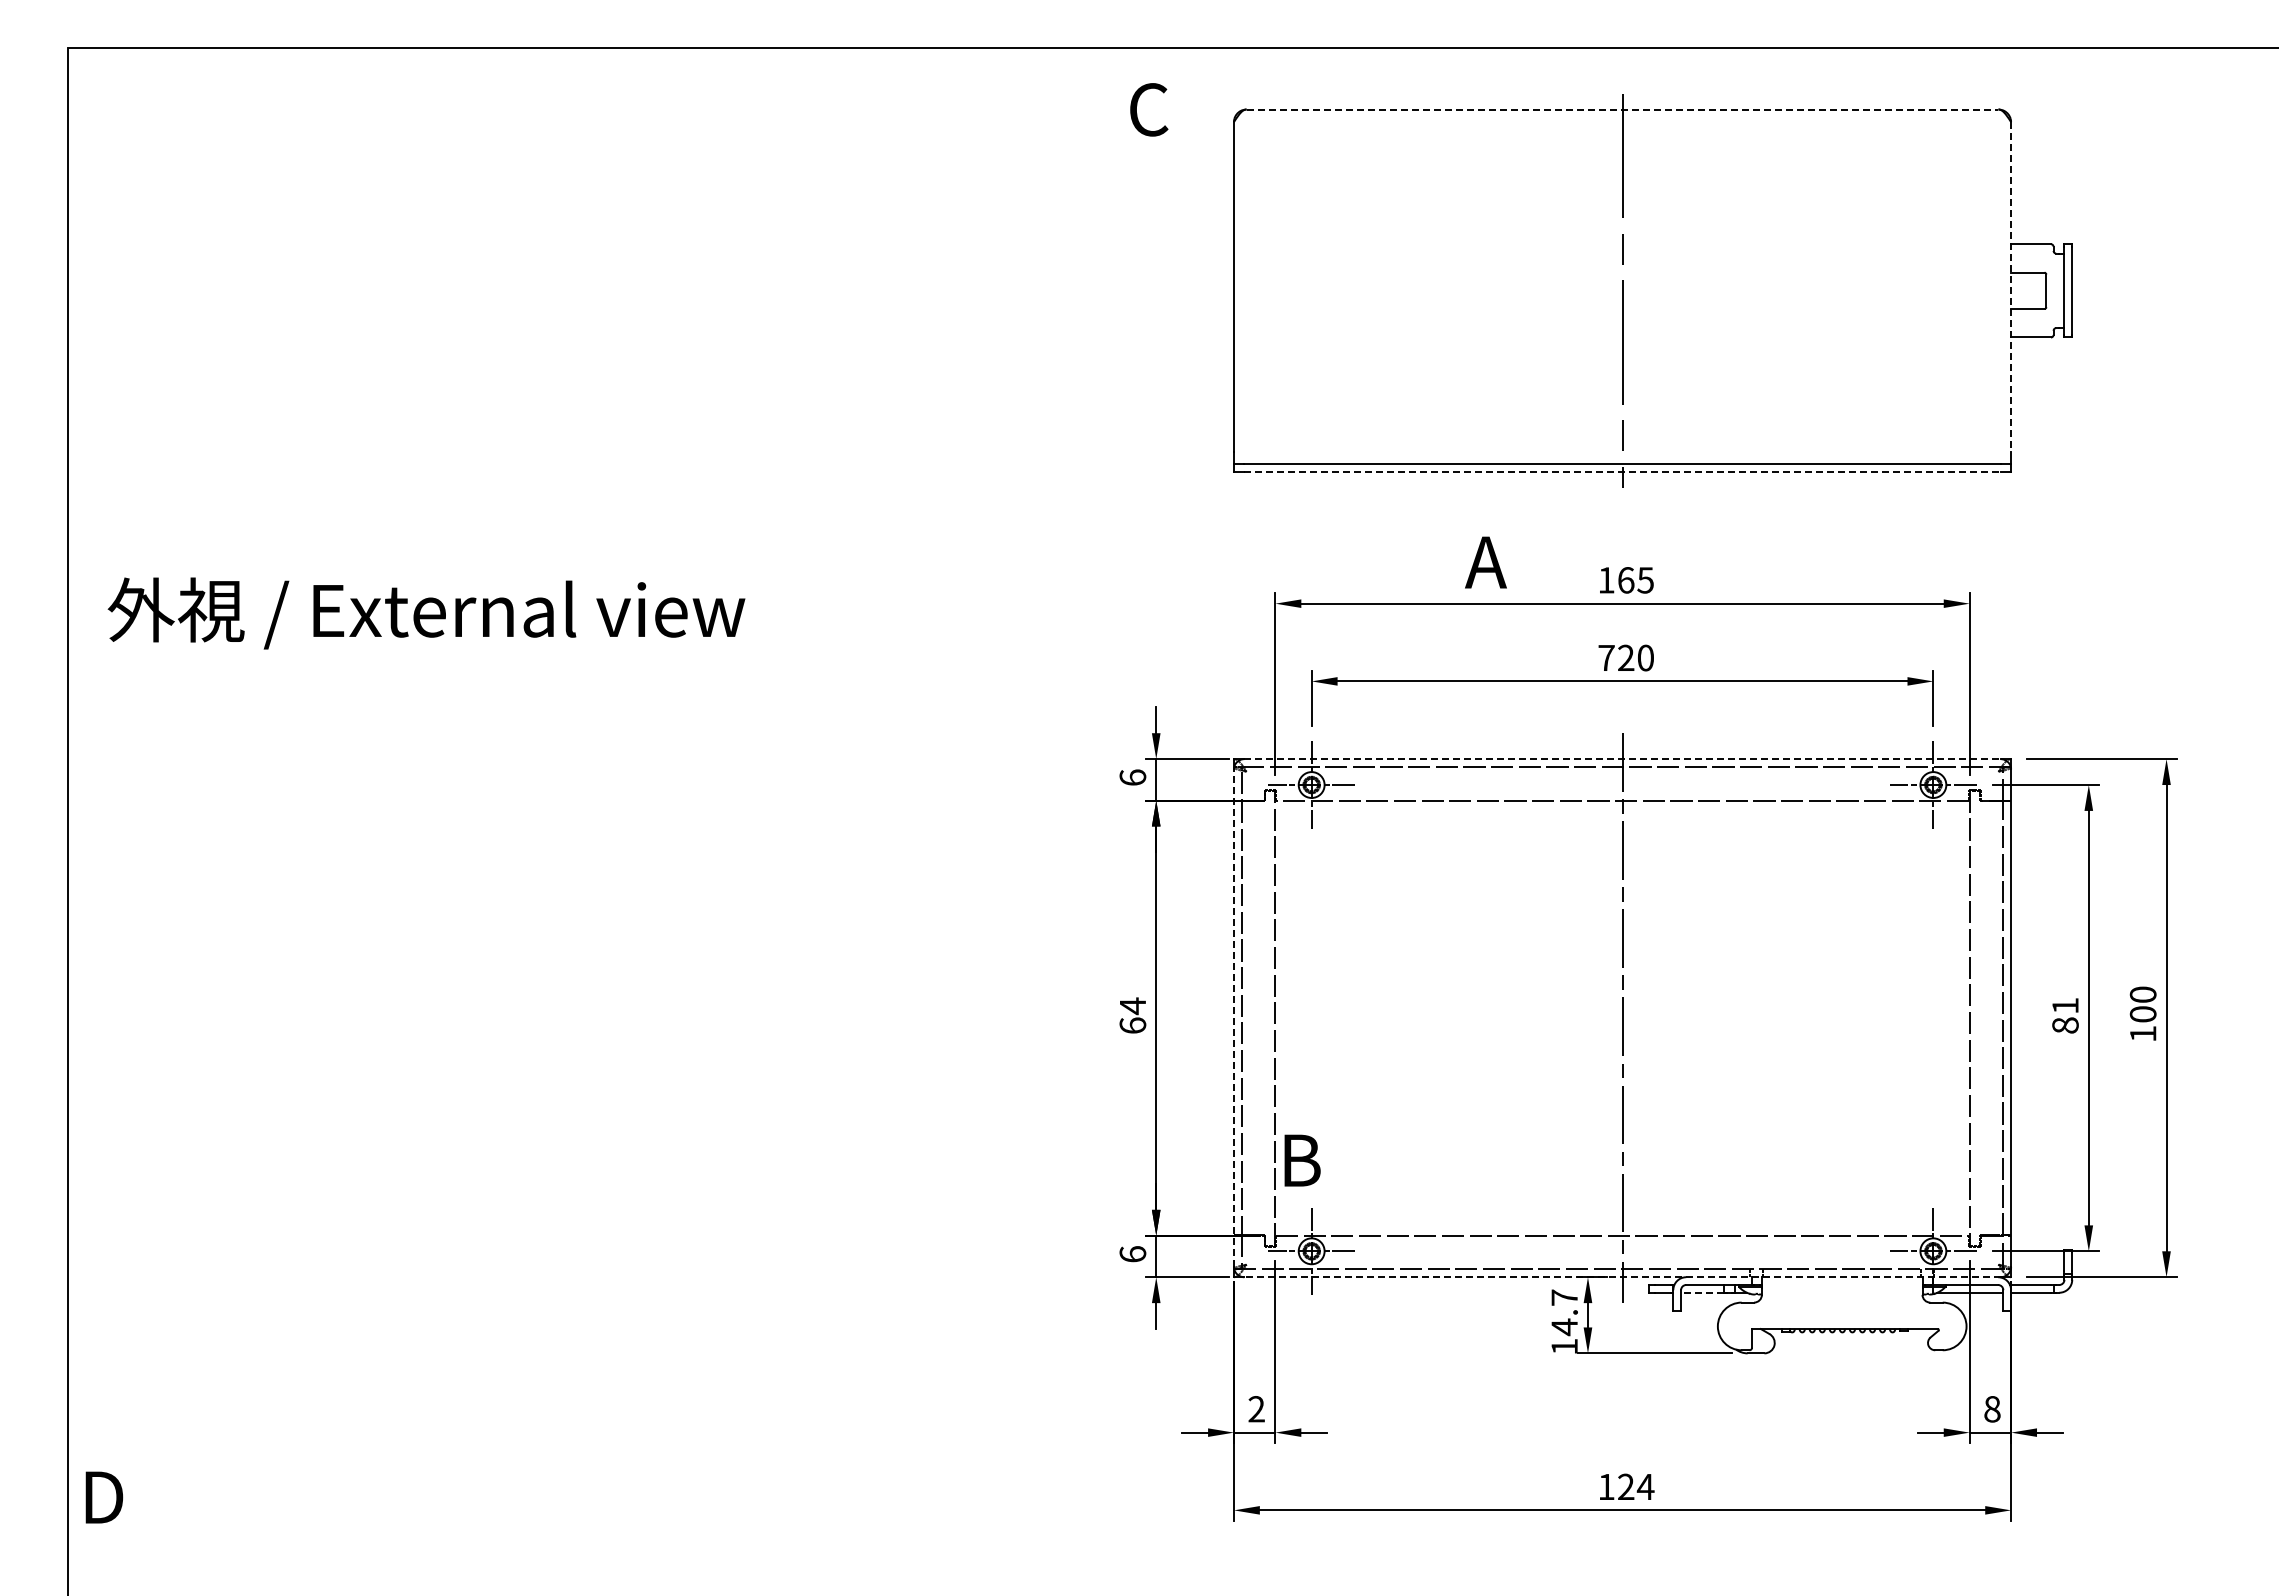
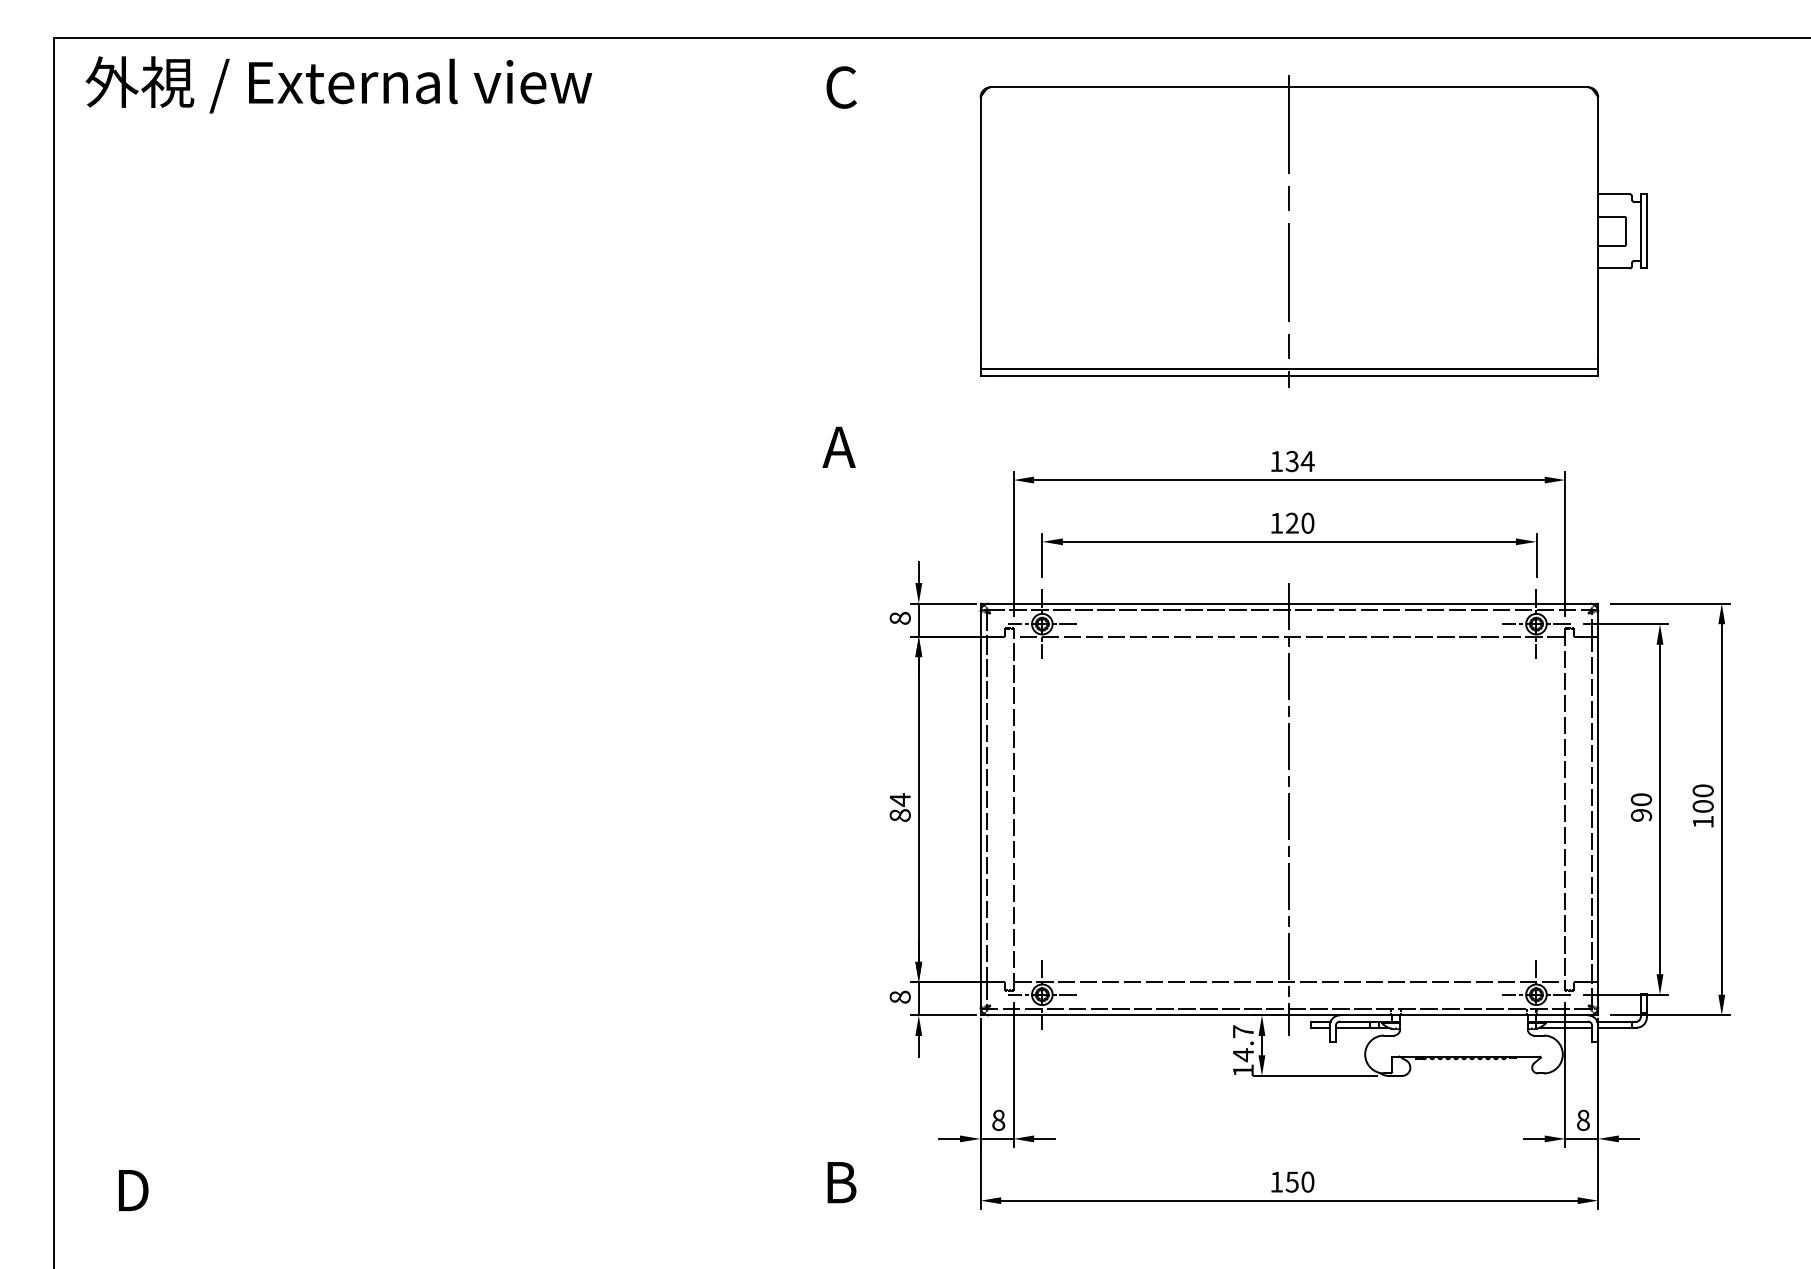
text: (1149, 109) -> (841, 87), moved
line: (1622, 109) -> (1289, 87), dashed -> solid
line: (2011, 286) -> (1598, 227), dashed -> solid
line: (1623, 472) -> (1290, 375), dashed -> solid
text: (1485, 562) -> (838, 447), moved
text: (1635, 580) -> (1299, 461), 165 -> 134
text: (426, 613) -> (338, 84), moved
text: (1606, 657) -> (1276, 522), 720 -> 120
line: (1623, 759) -> (1290, 603), dashed -> solid
text: (1132, 777) -> (899, 618), 6 -> 8
text: (2065, 1015) -> (1641, 807), 81 -> 90
line: (1233, 1018) -> (980, 809), dashed -> solid
text: (1132, 1025) -> (899, 815), 64 -> 84
text: (1302, 1160) -> (841, 1182), moved
text: (1132, 1254) -> (899, 997), 6 -> 8
line: (1622, 1277) -> (1289, 1015), dashed -> solid
line: (1701, 1292) -> (1352, 1027), dashed -> solid
text: (1256, 1409) -> (998, 1120), 2 -> 8
text: (1635, 1486) -> (1299, 1181), 124 -> 150
text: (104, 1497) -> (133, 1190), moved

